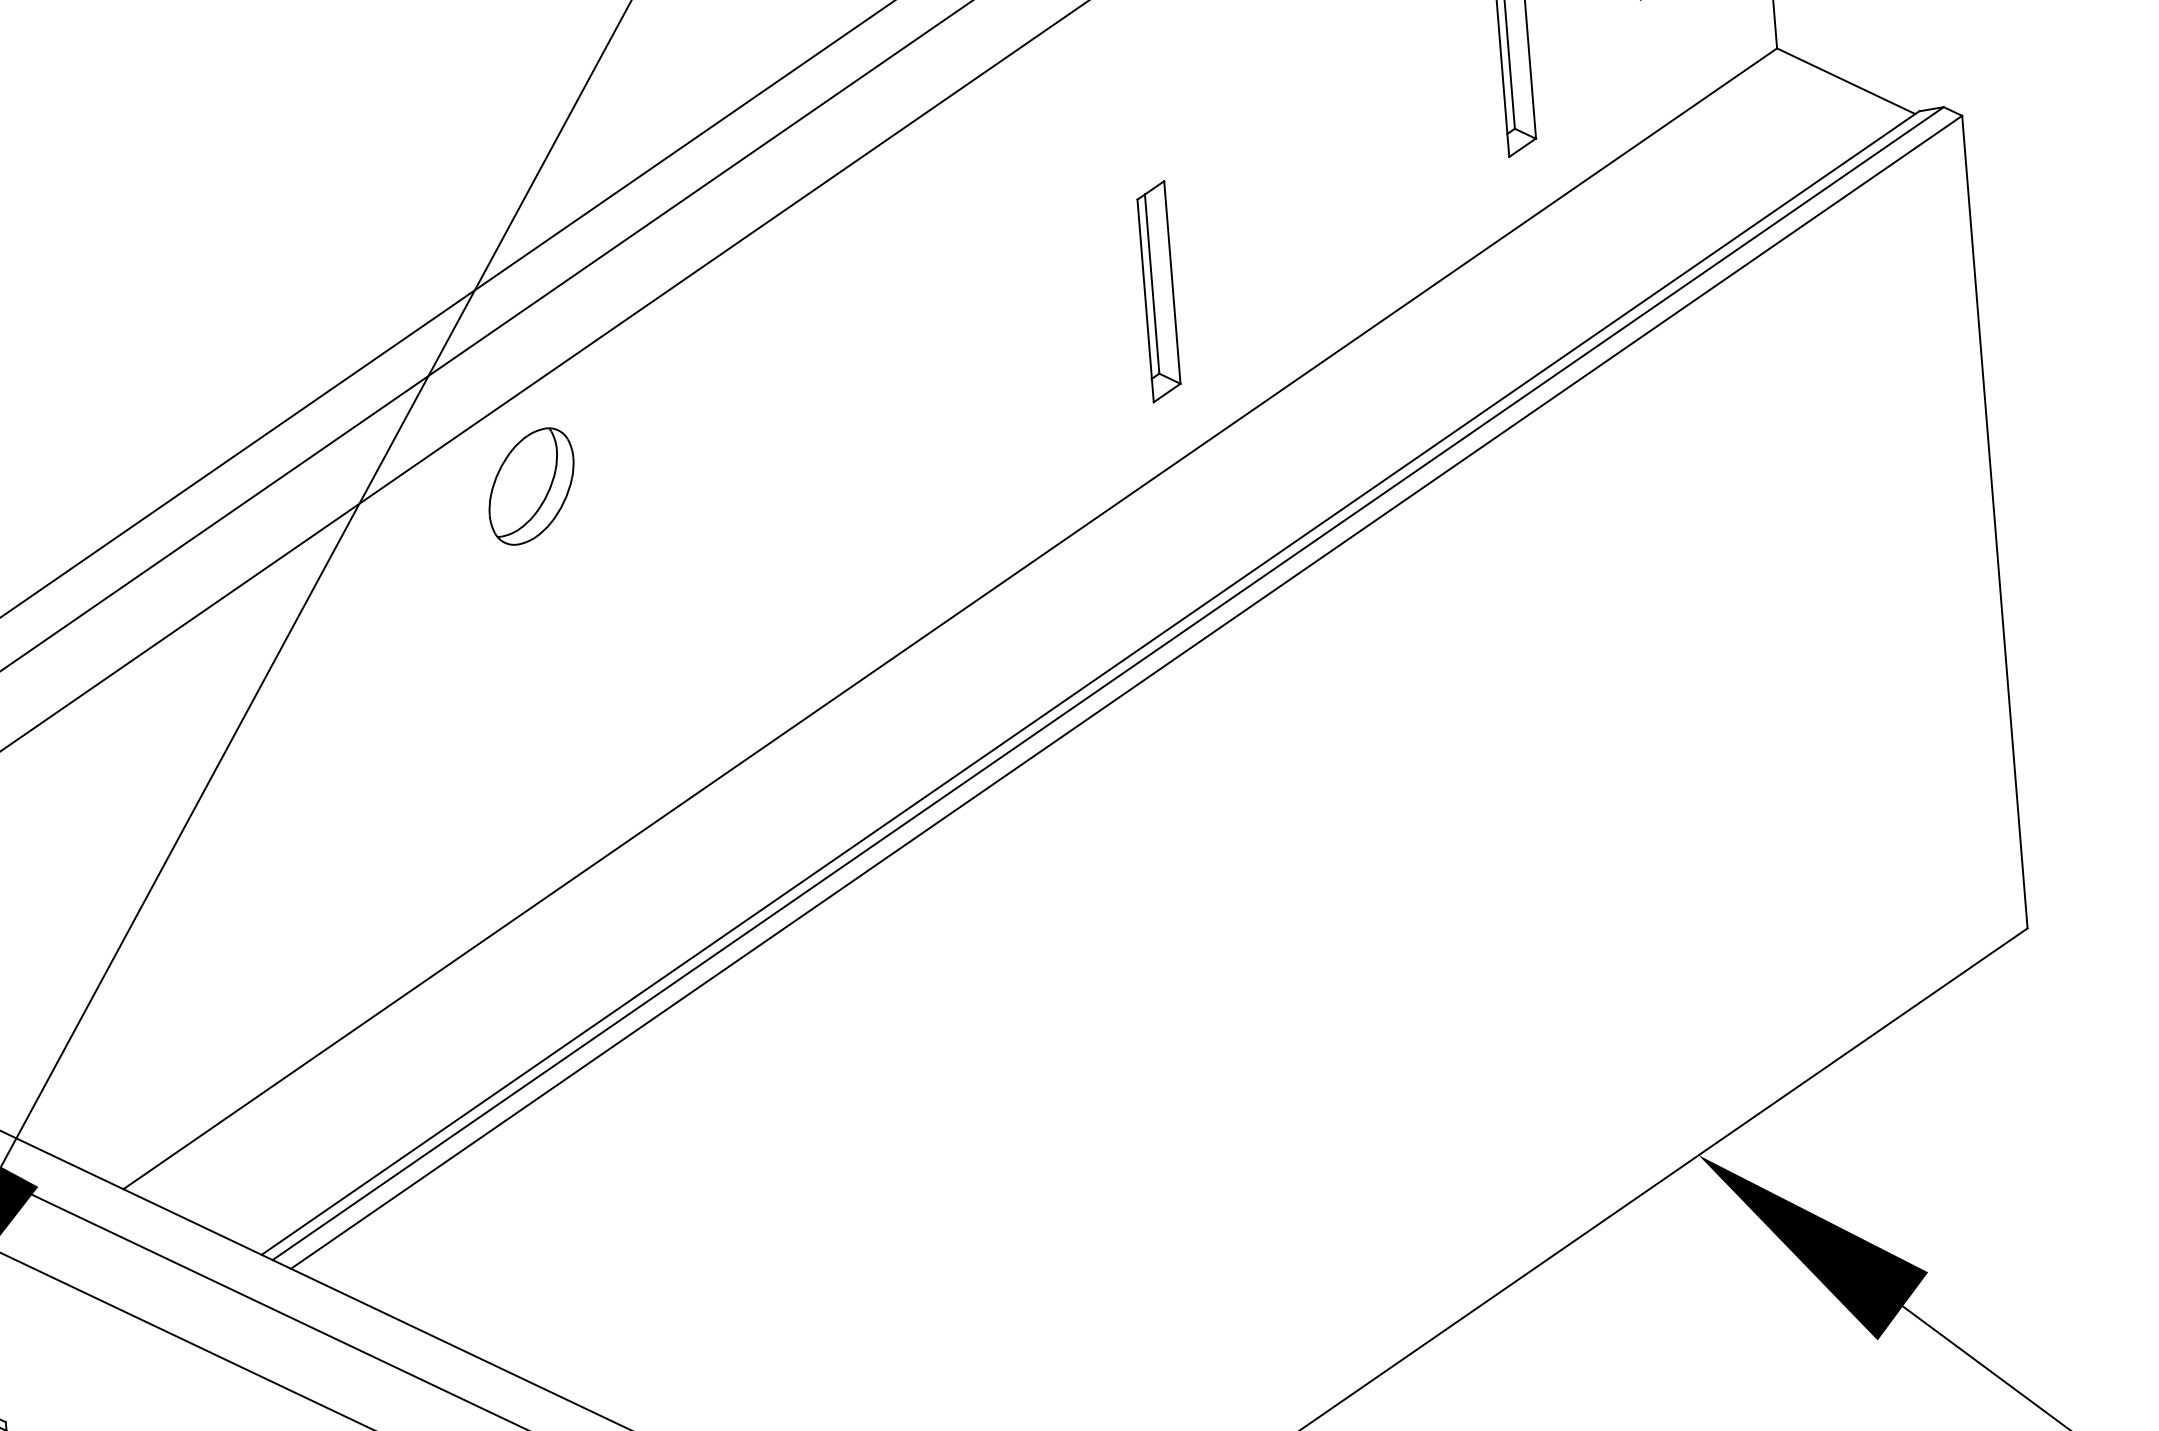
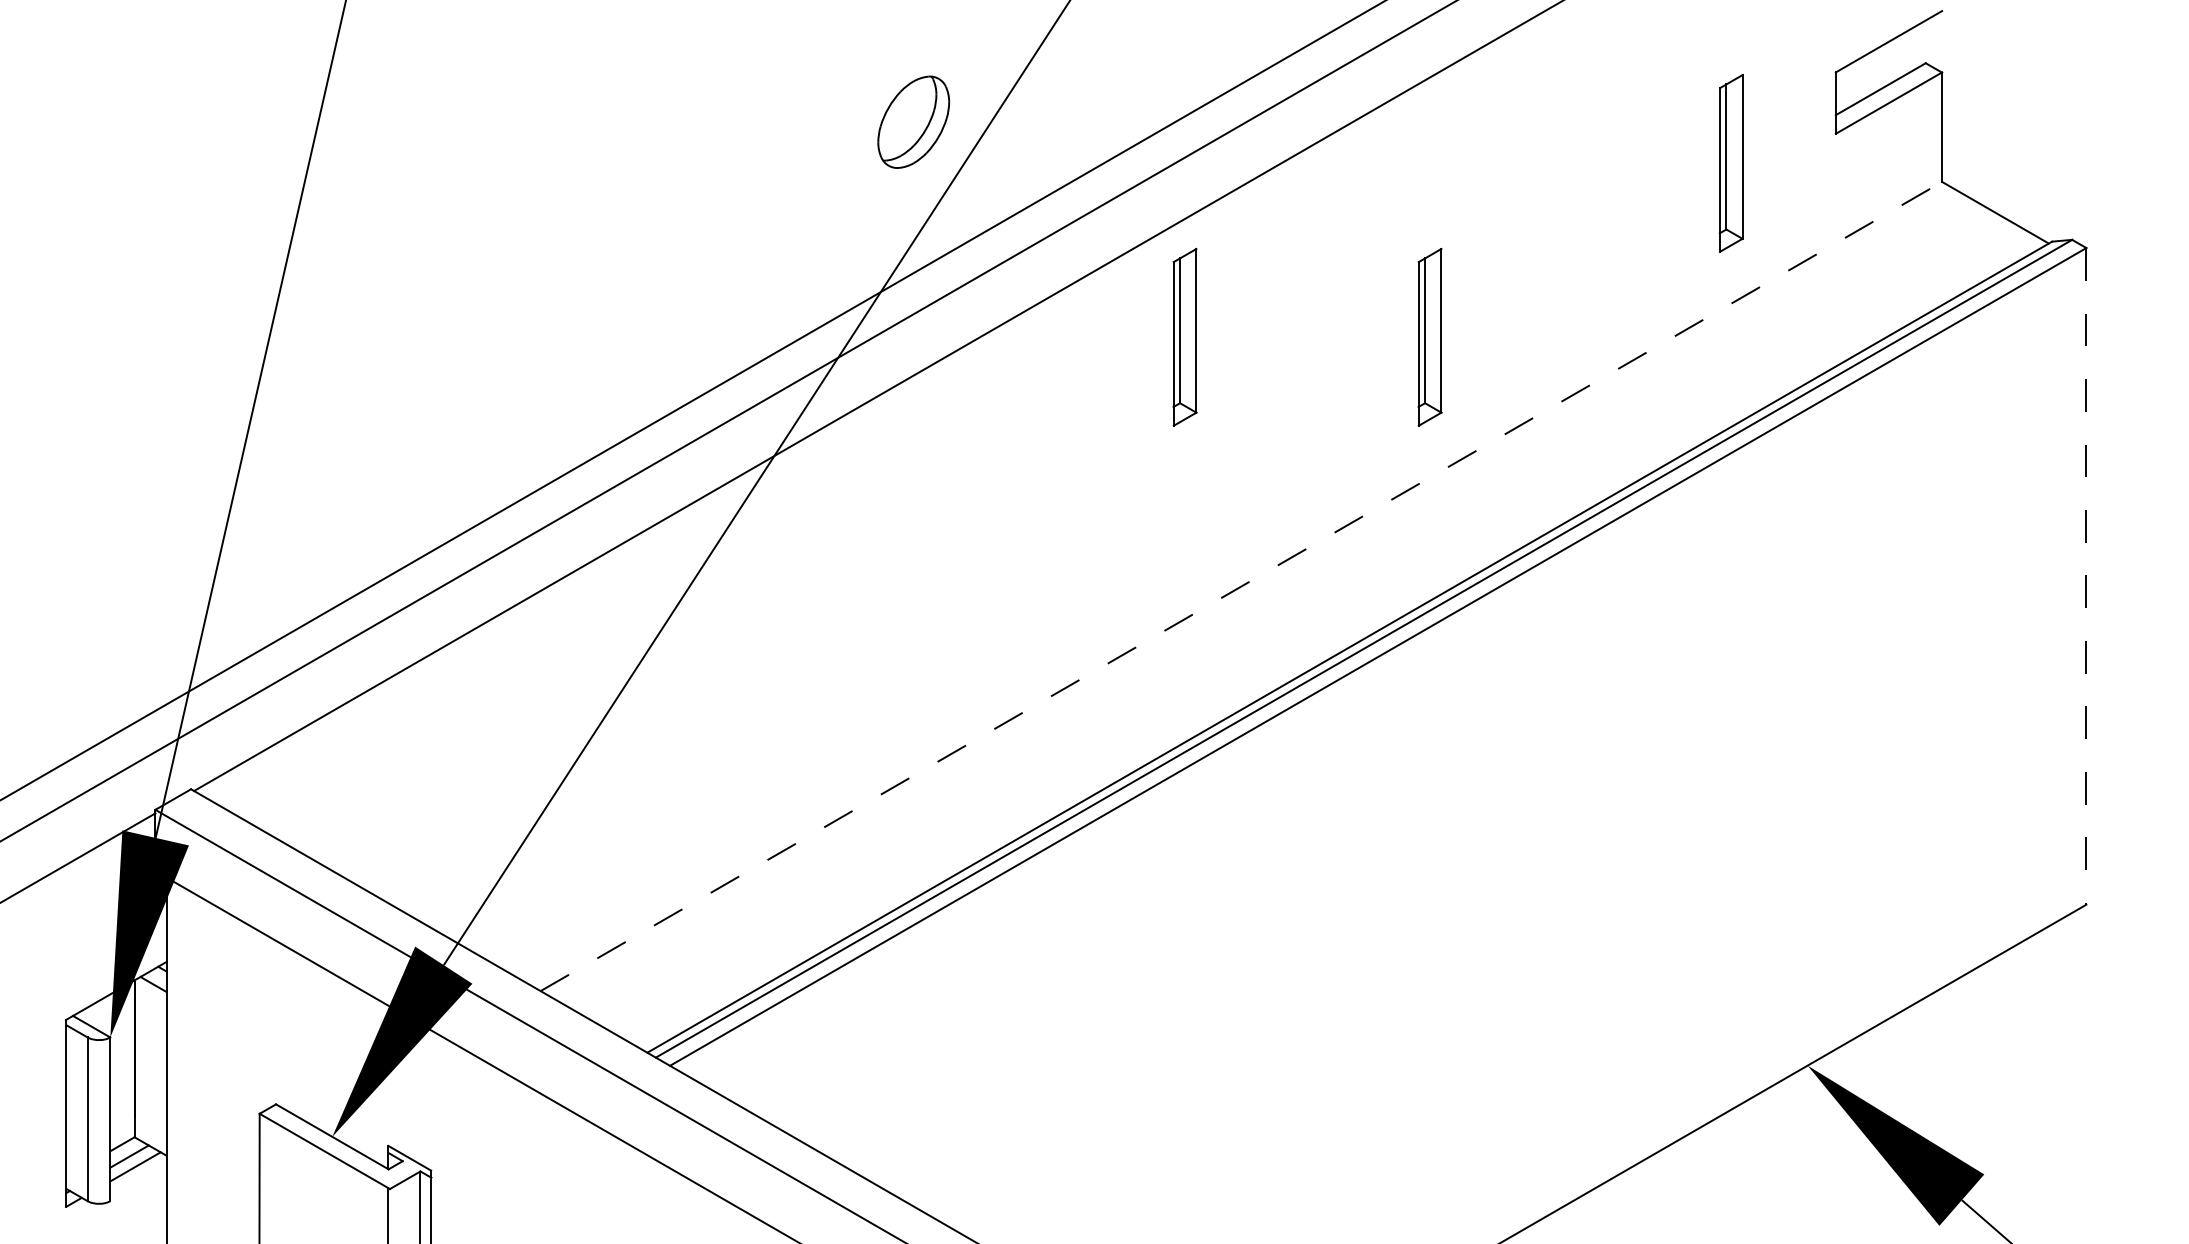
part: (854, 315) -> (1184, 336), added
part: (531, 485) -> (913, 121), moved
line: (1995, 522) -> (2086, 576), solid -> dashed
line: (950, 618) -> (1241, 586), solid -> dashed

